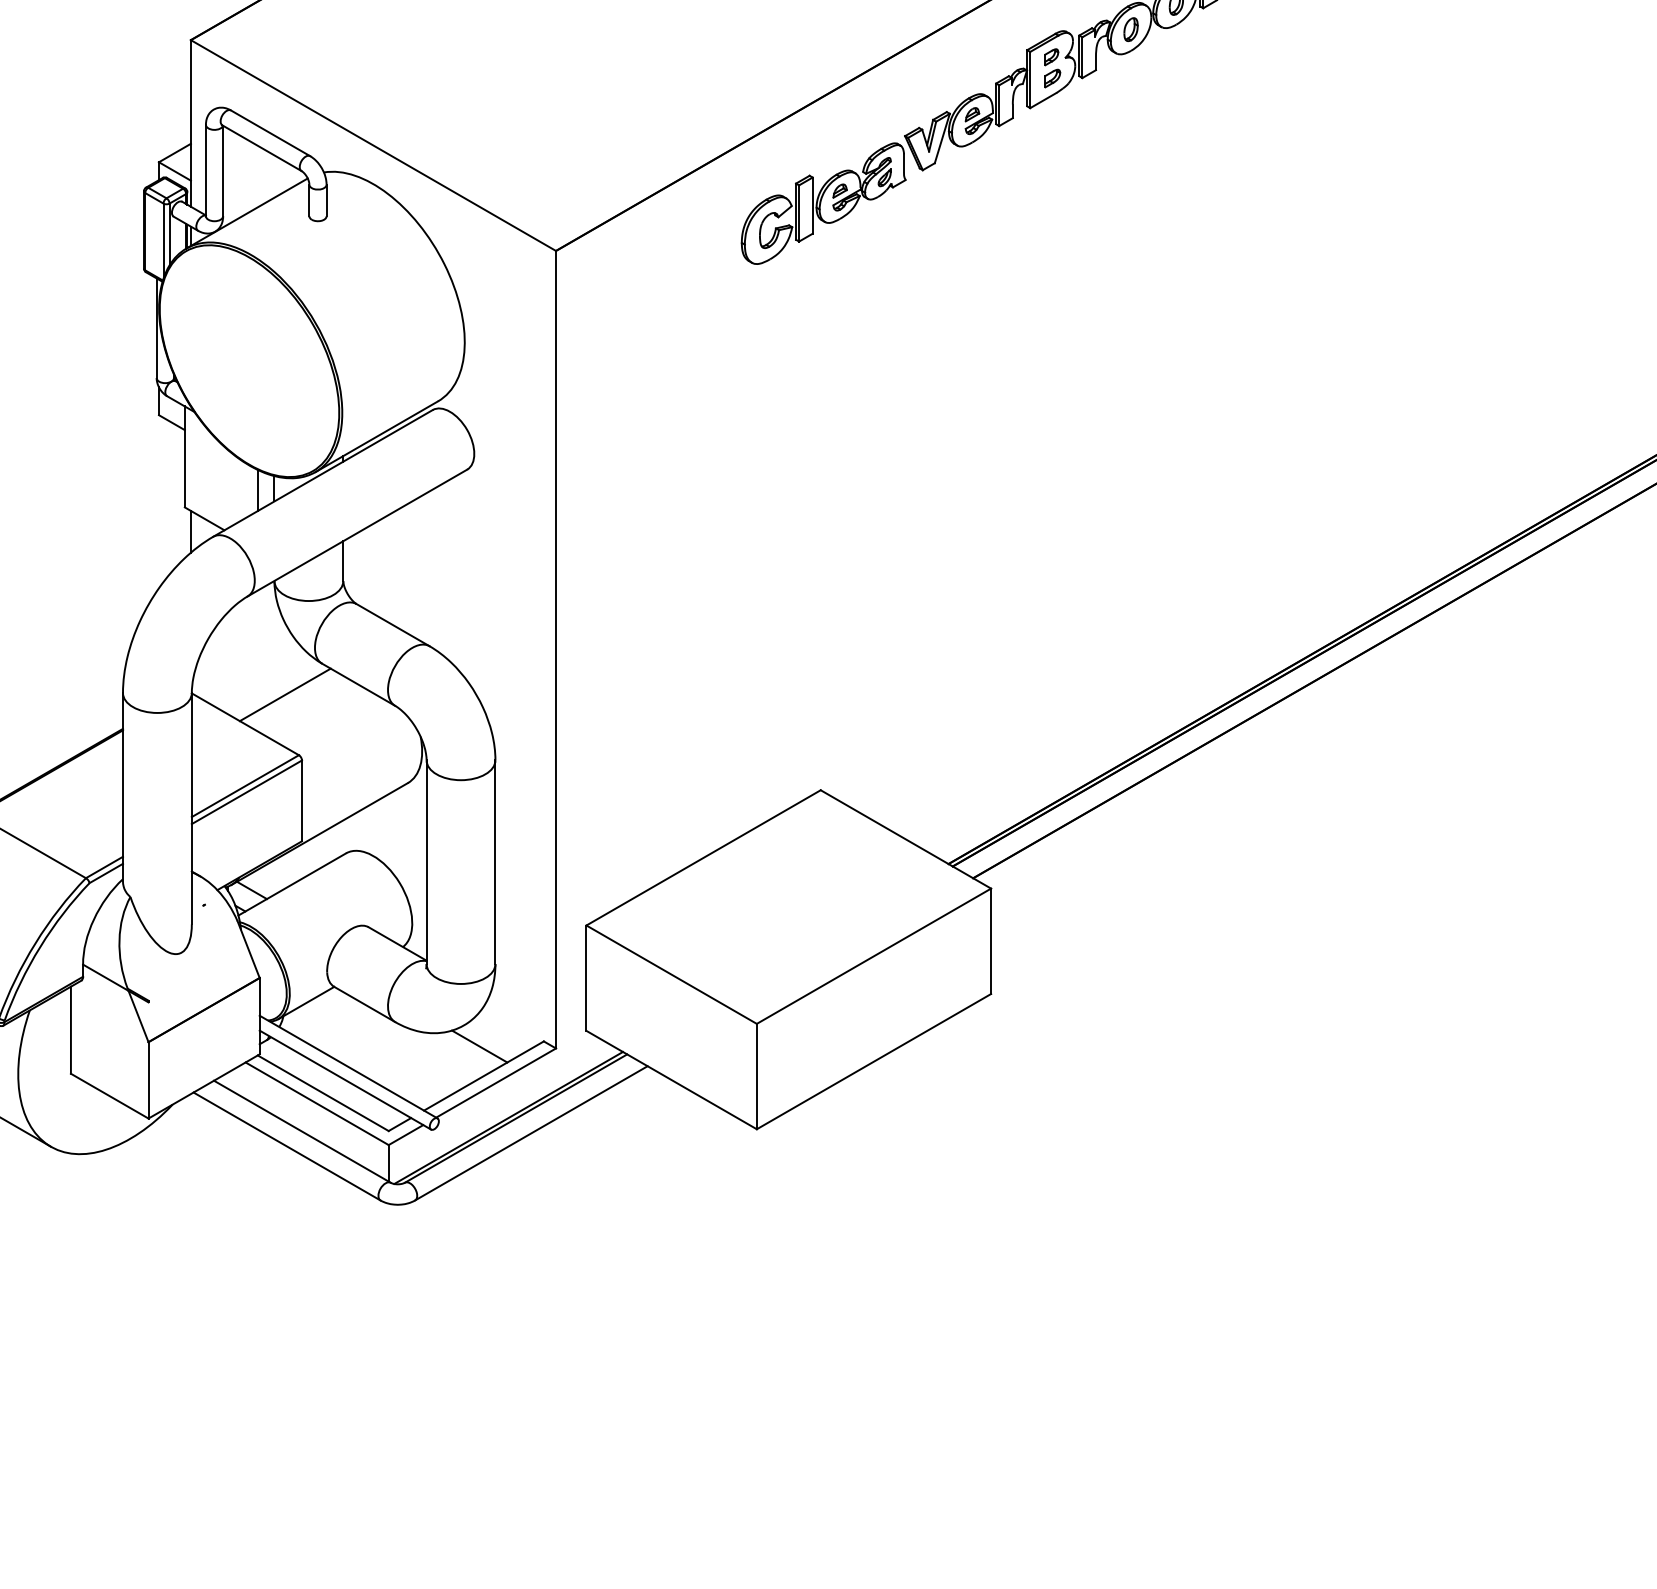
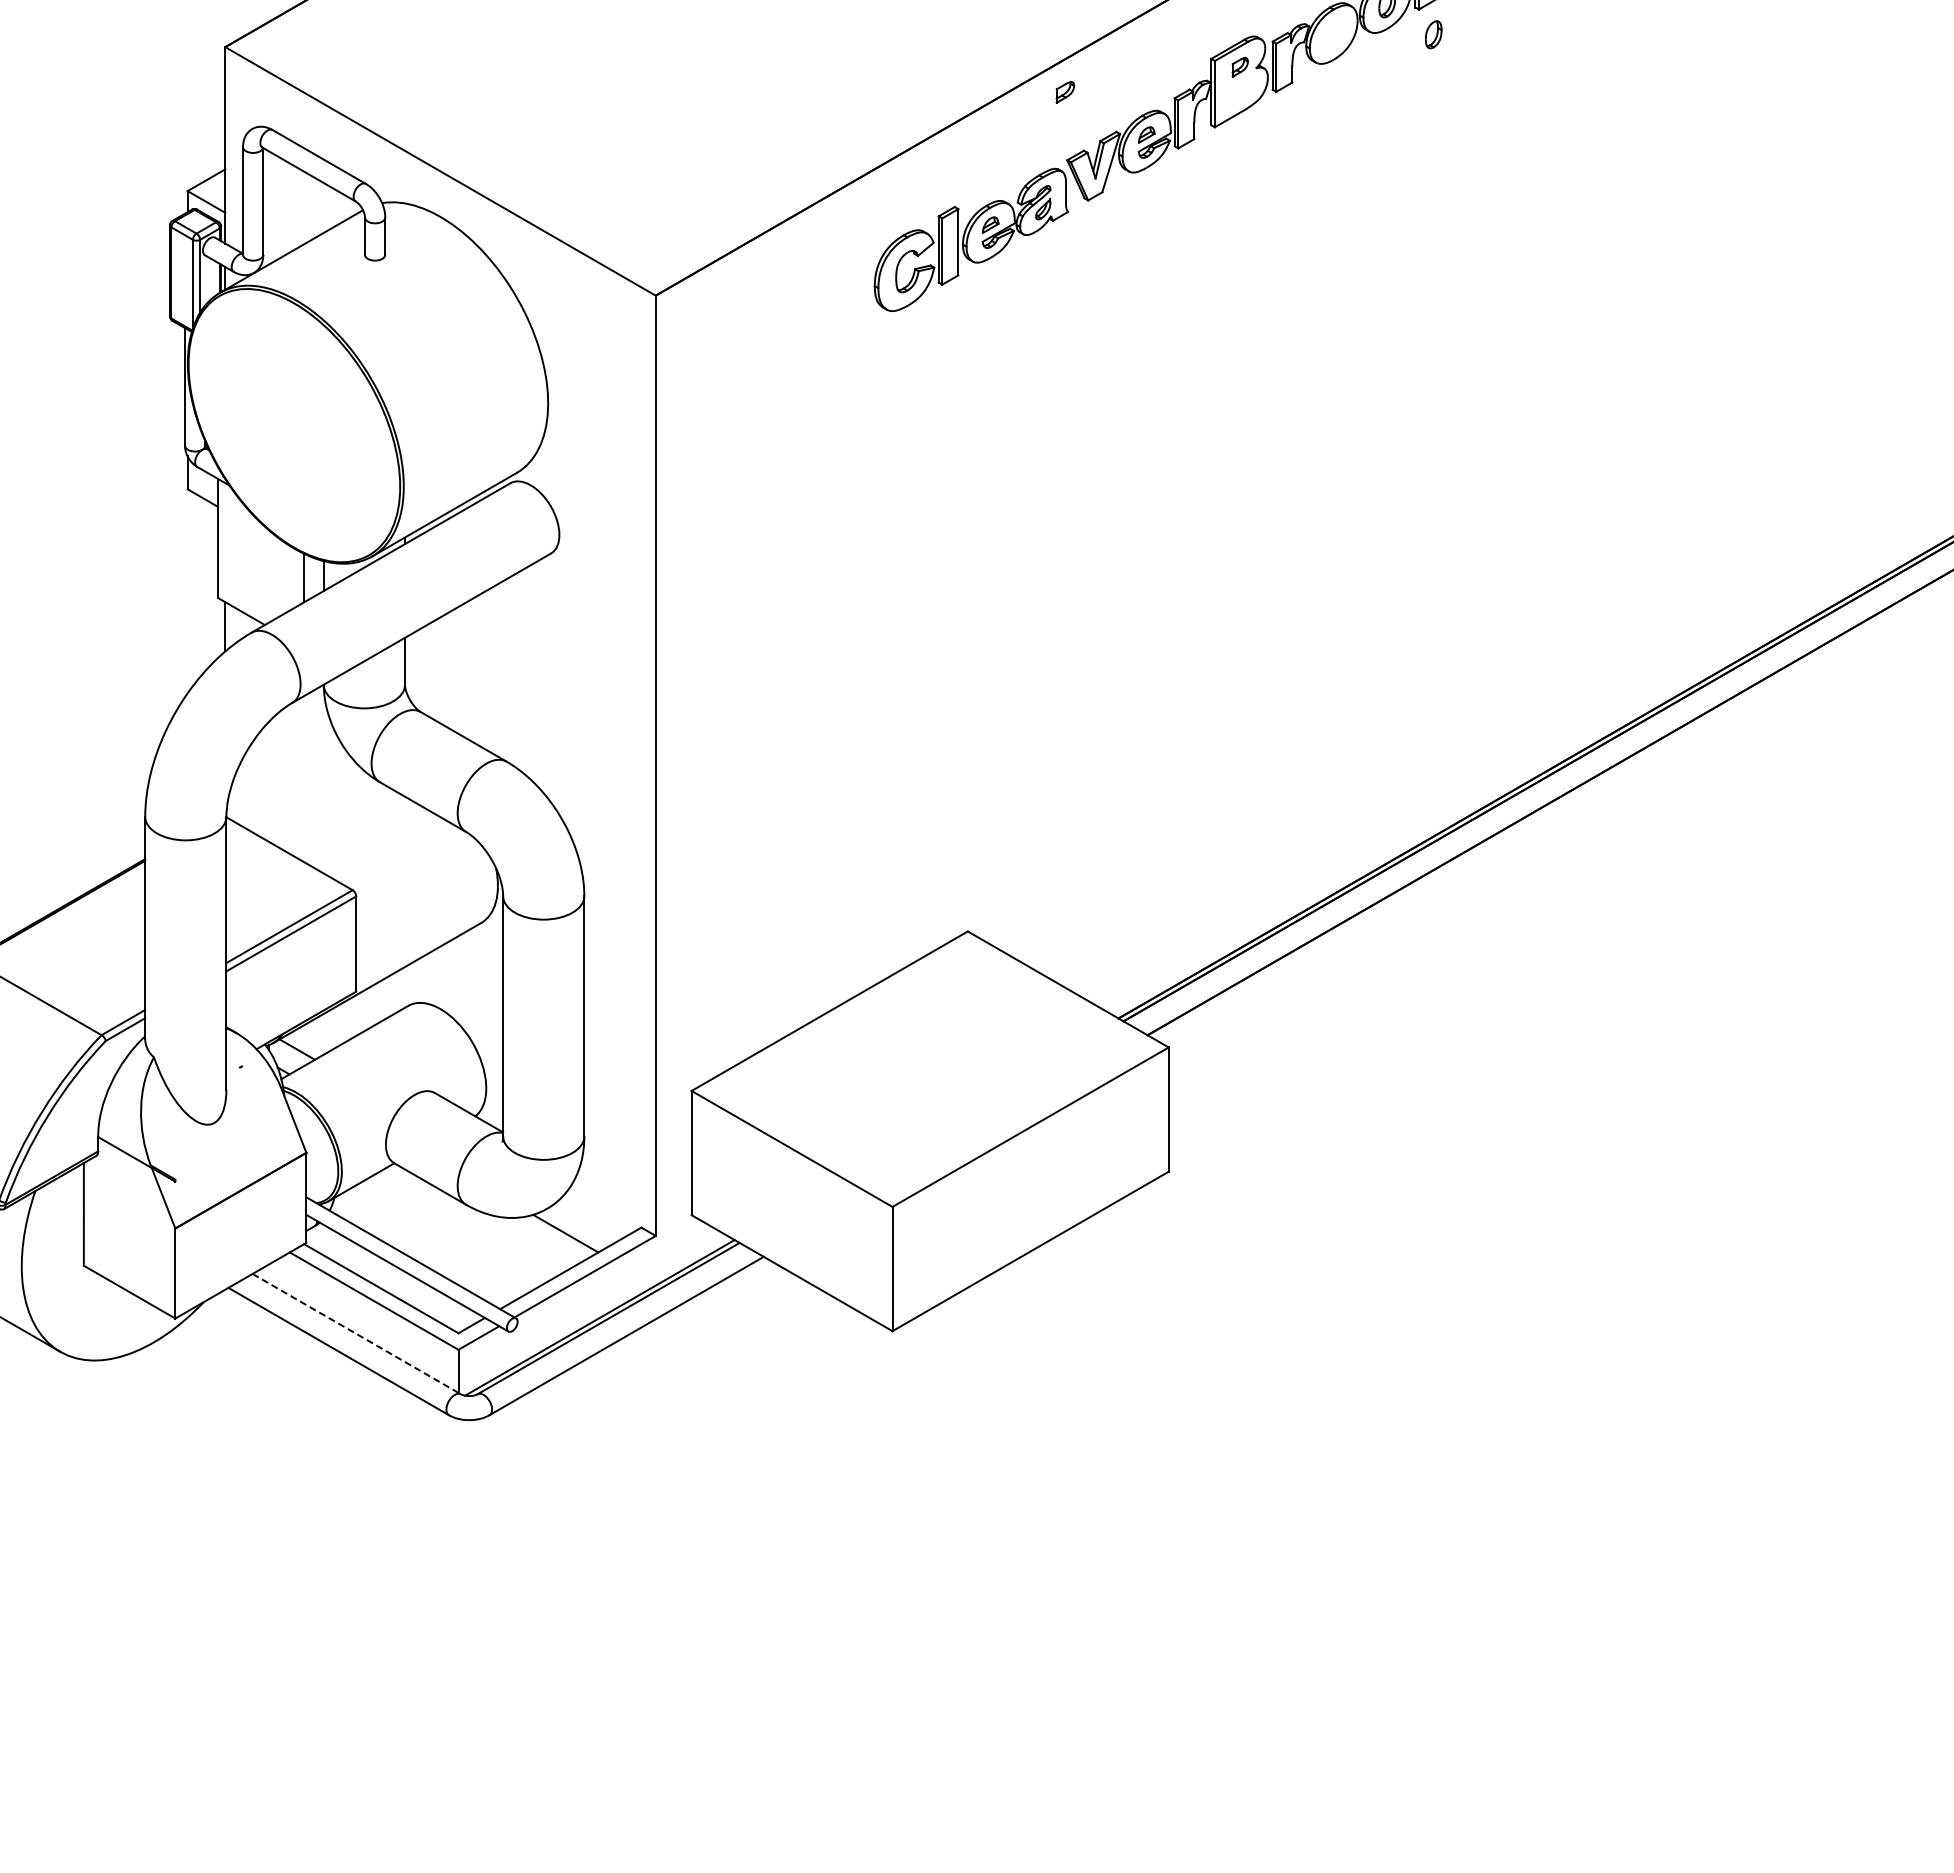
part: (1130, 29) -> (1433, 34), moved
part: (1052, 78) -> (1065, 92), moved
line: (285, 695) -> (336, 819), removed
line: (303, 1132) -> (357, 1334), solid -> dashed

